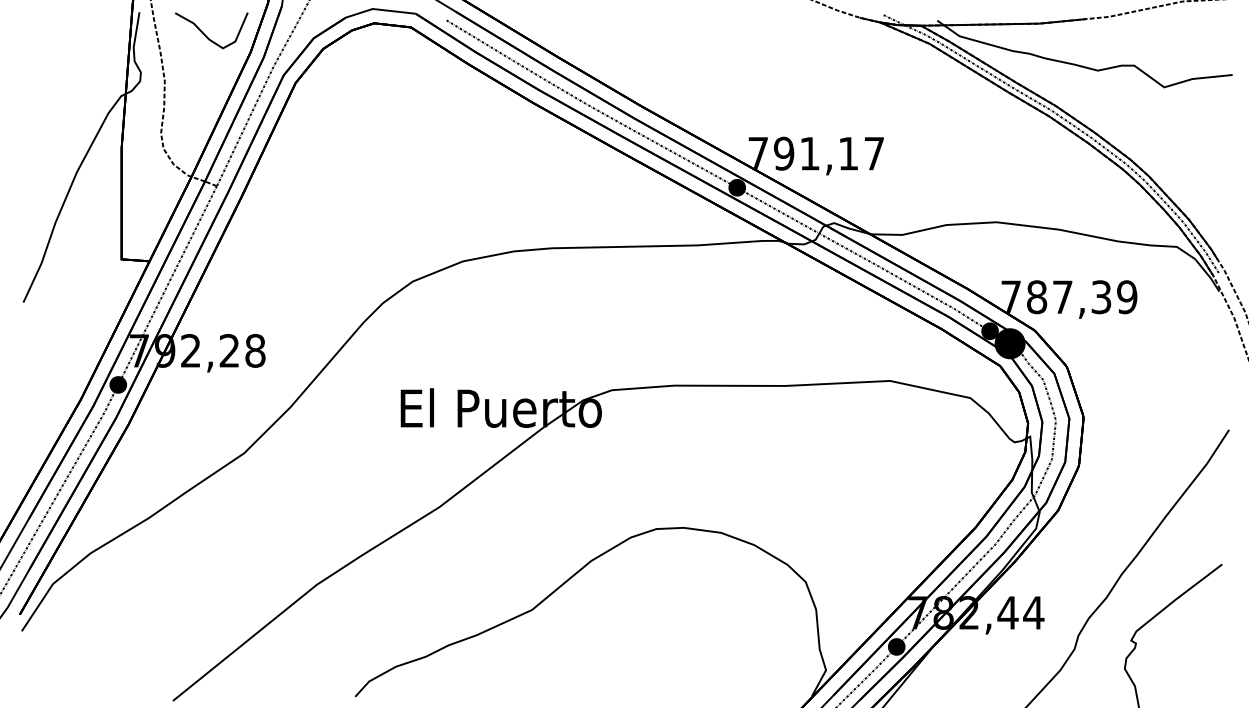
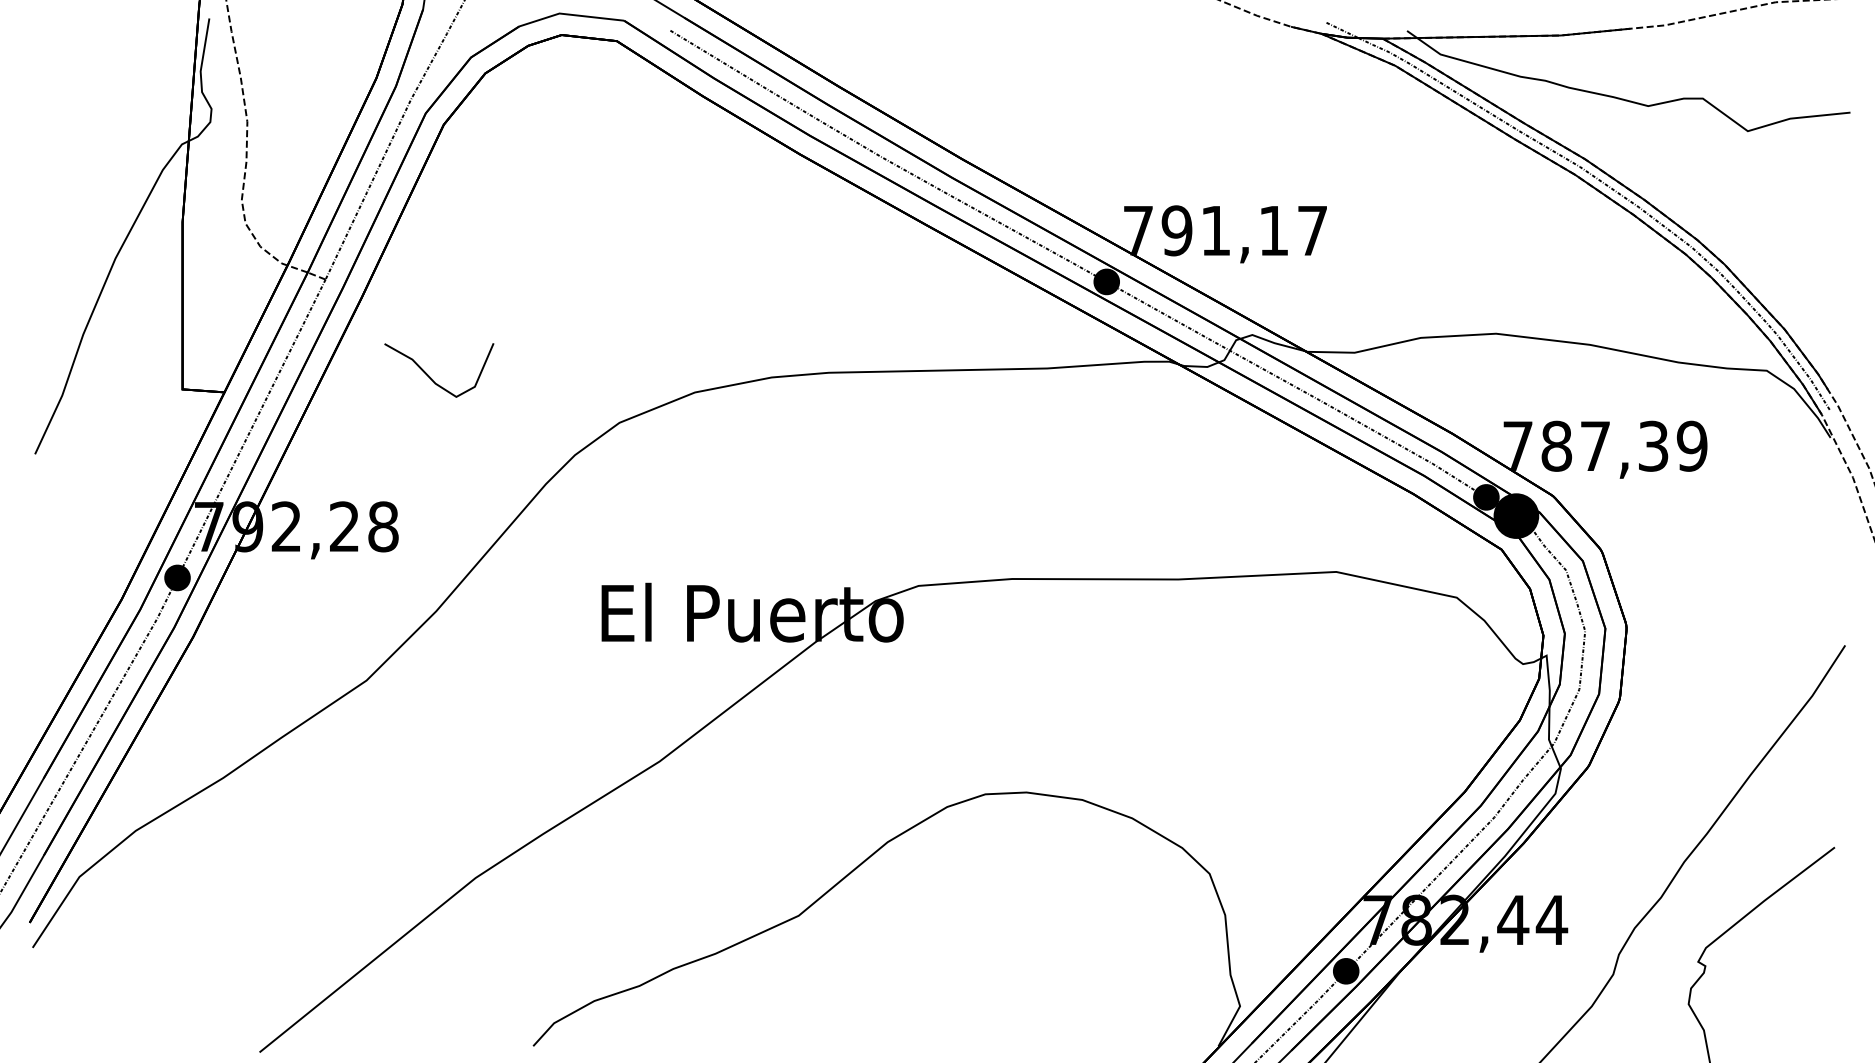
curve: (206, 35) -> (431, 377), moved

